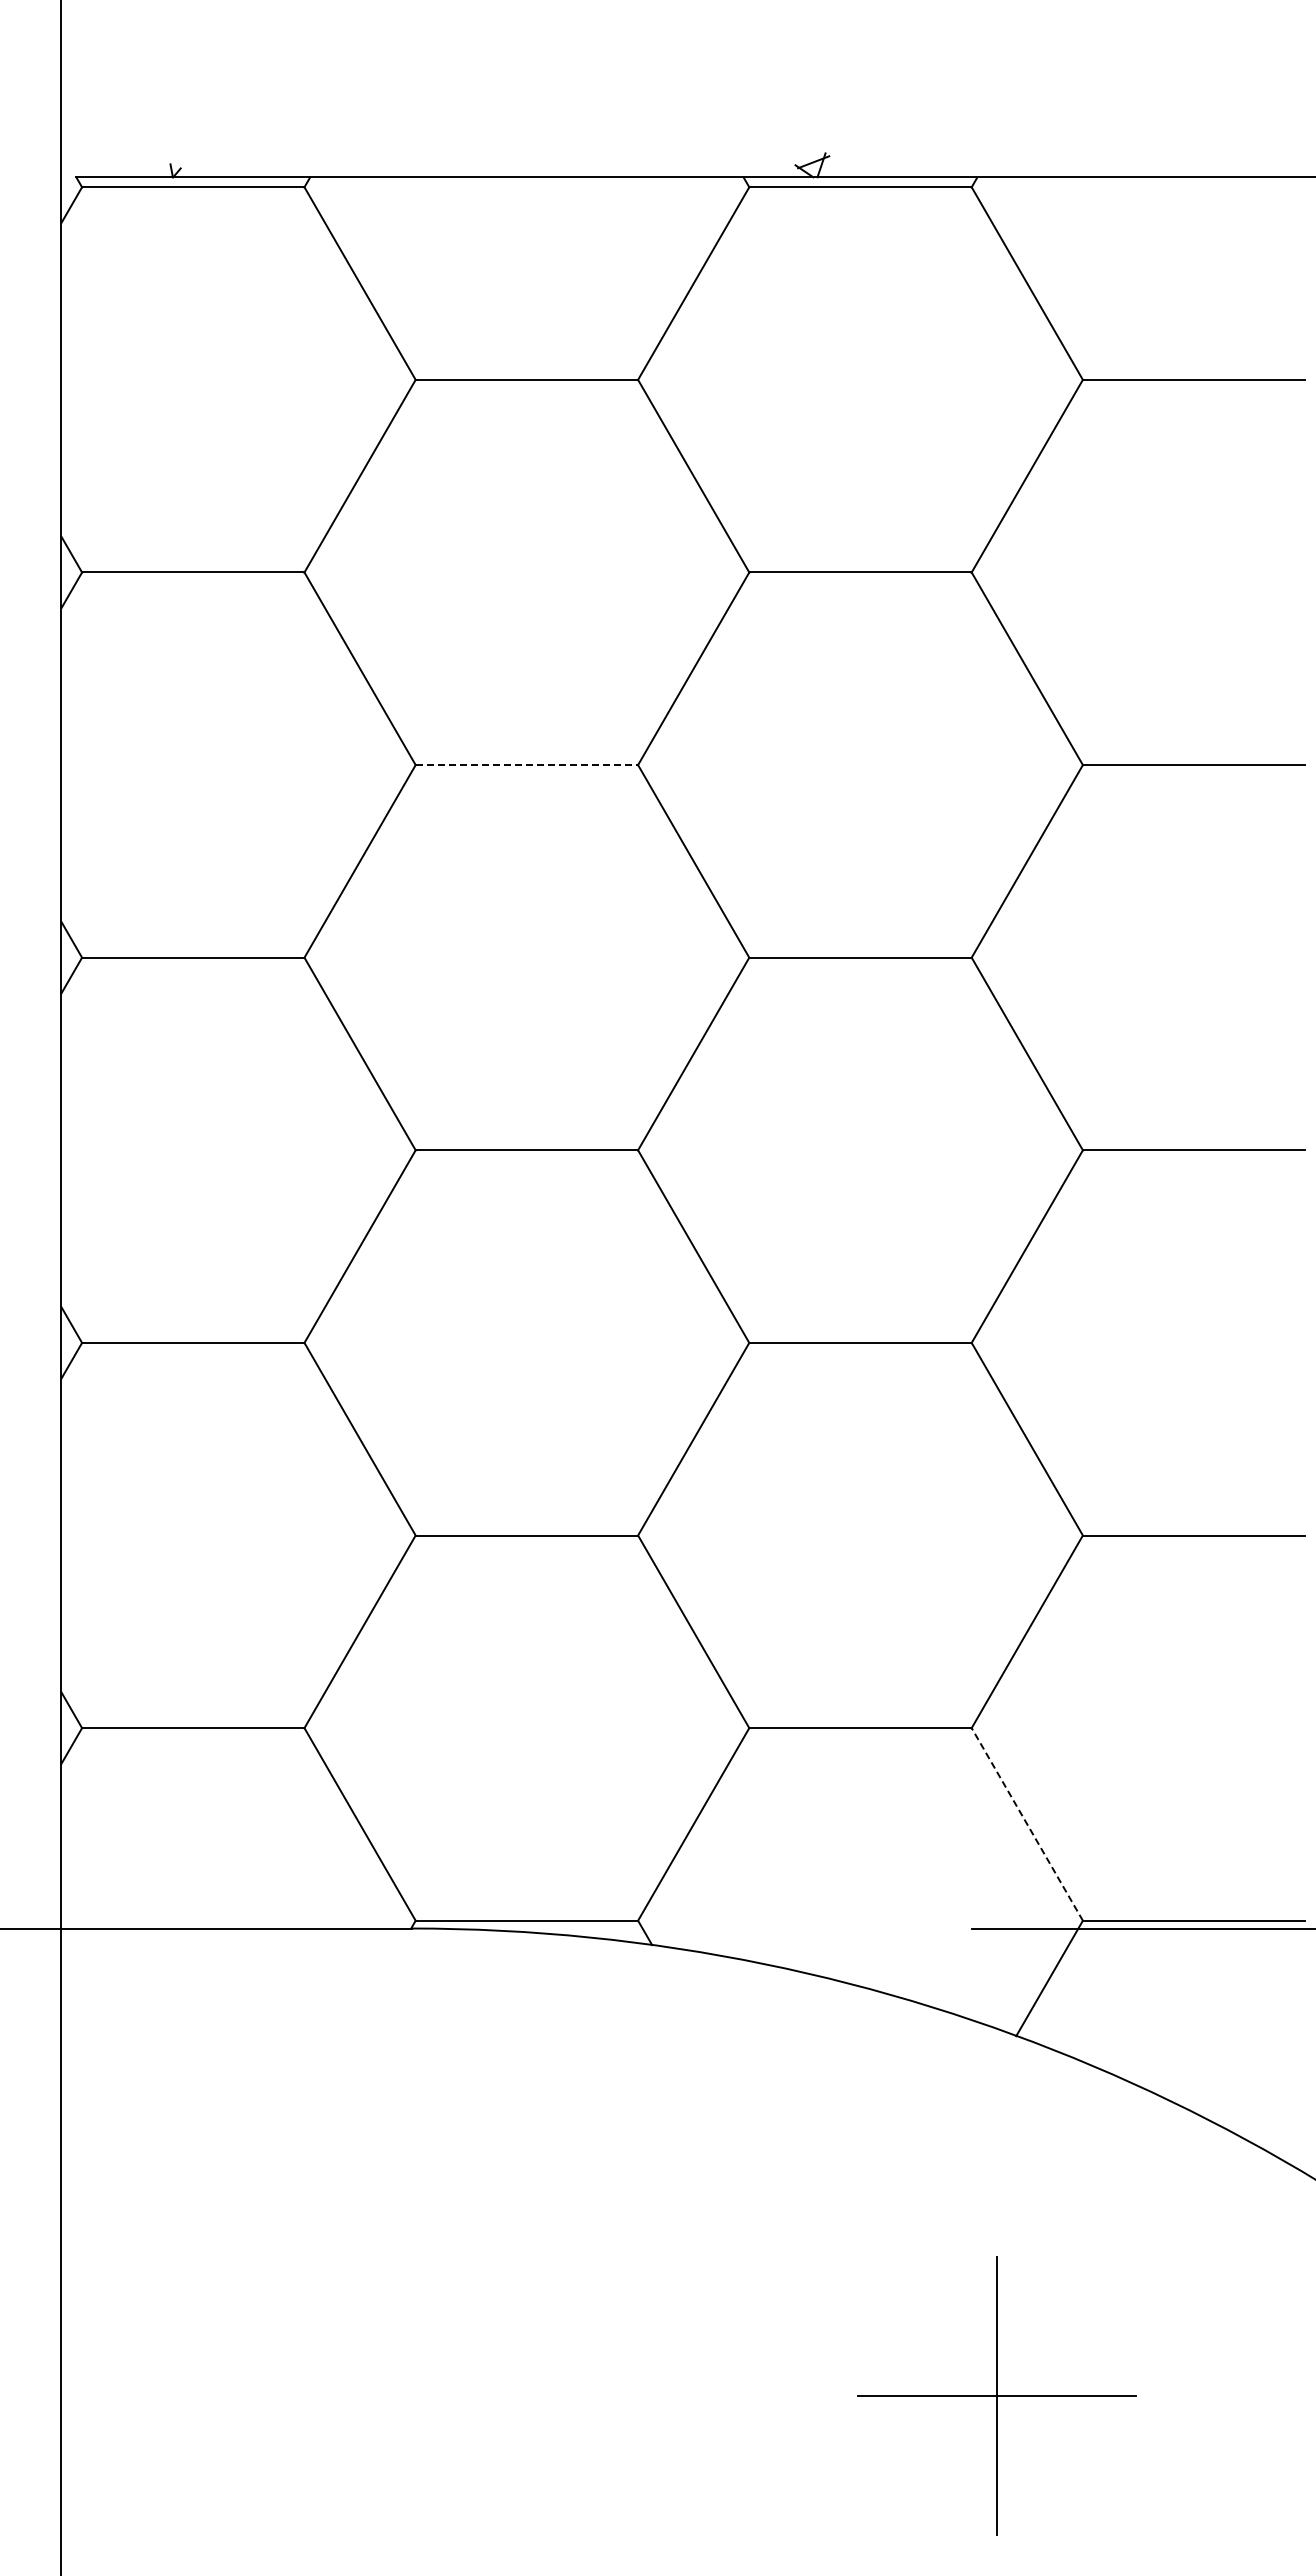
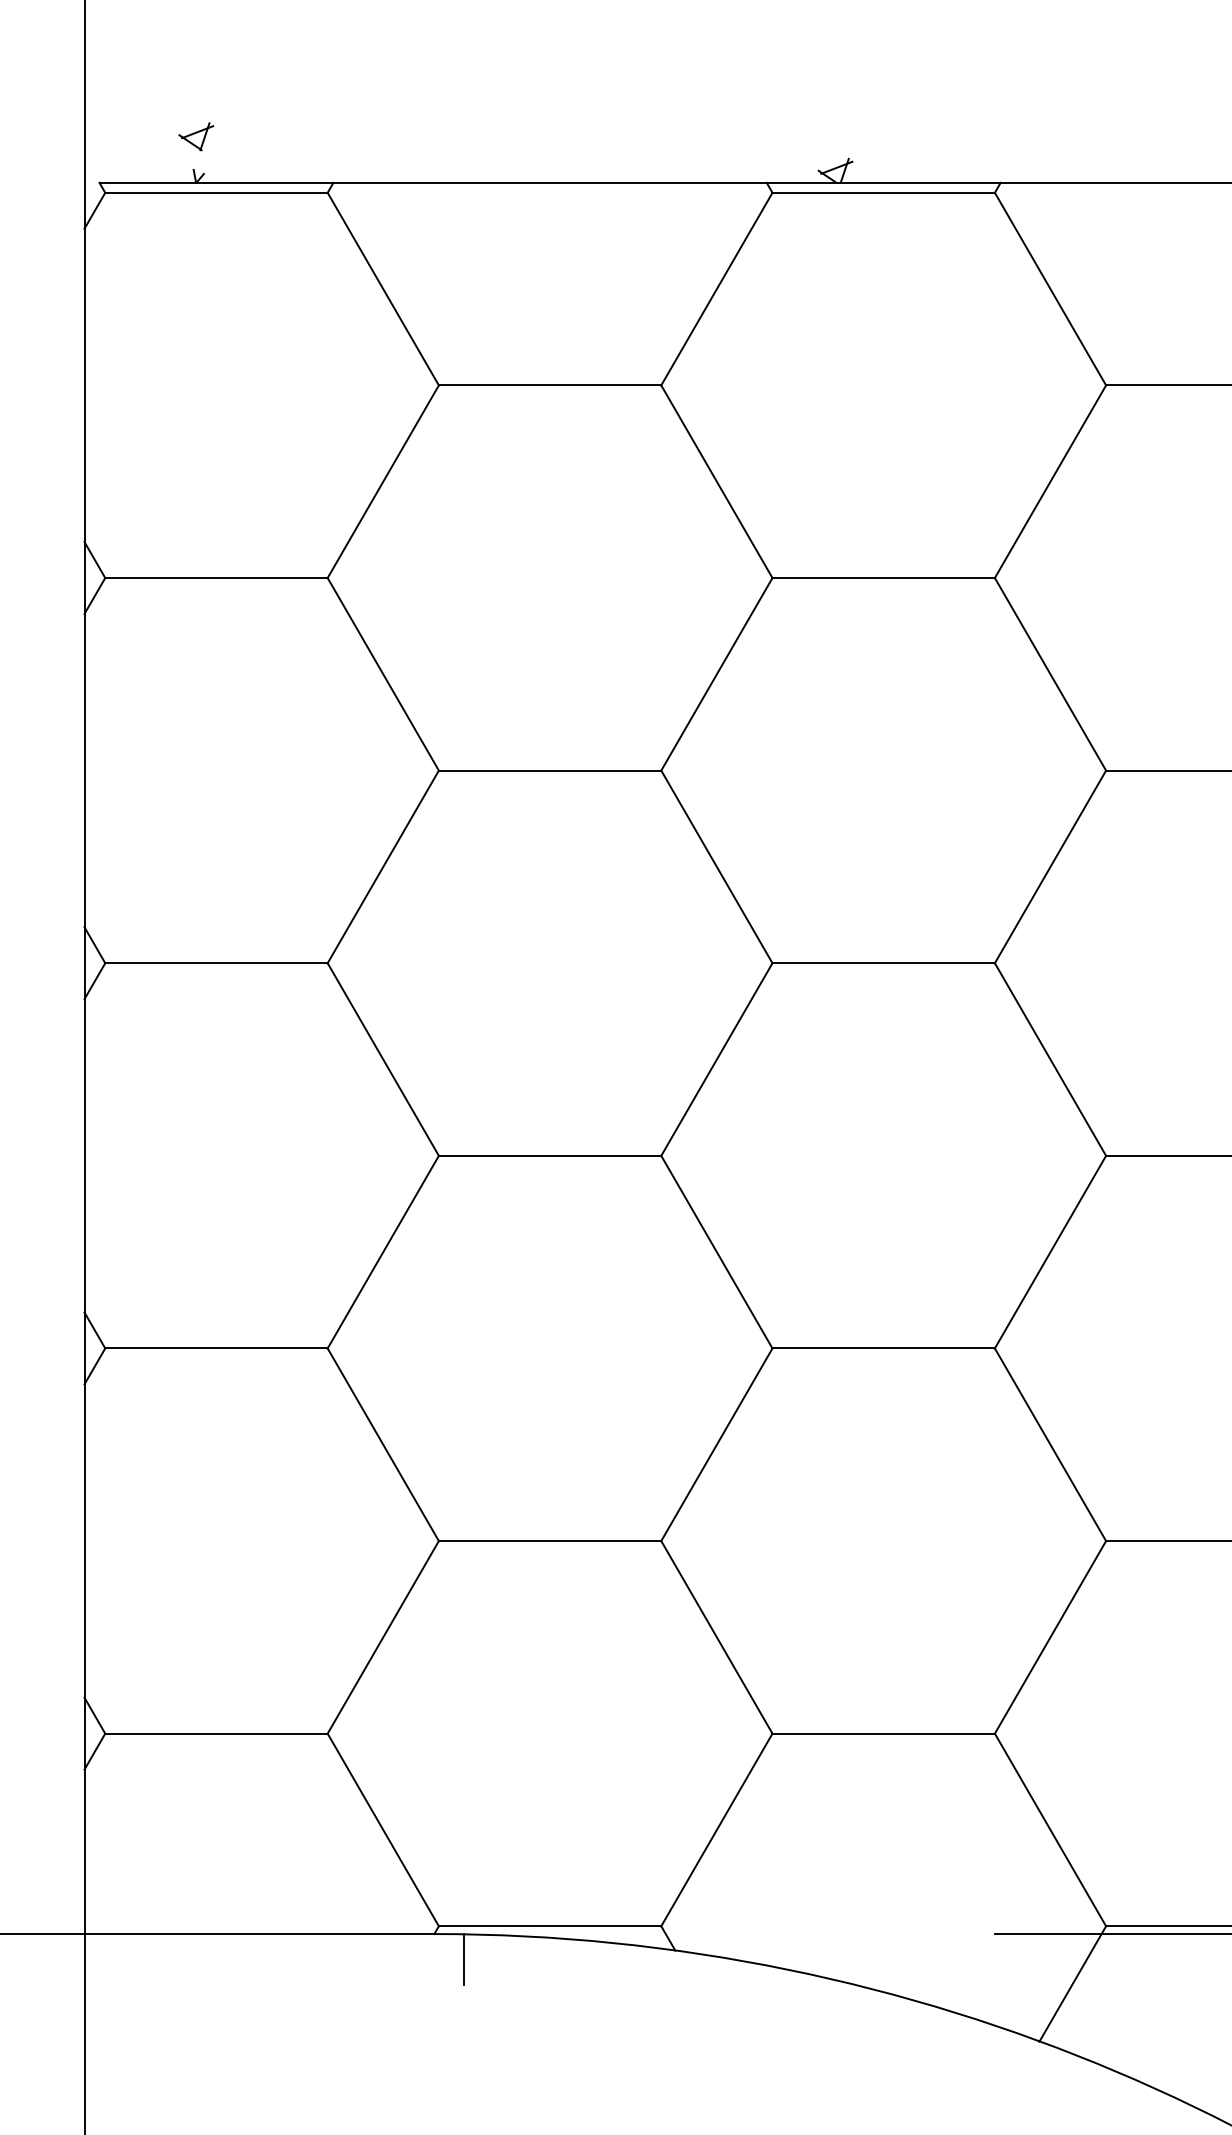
part: (172, 130) -> (195, 136), added
line: (527, 765) -> (550, 771), dashed -> solid
line: (1027, 1824) -> (1050, 1830), dashed -> solid
line: (440, 1953) -> (463, 1959), added

